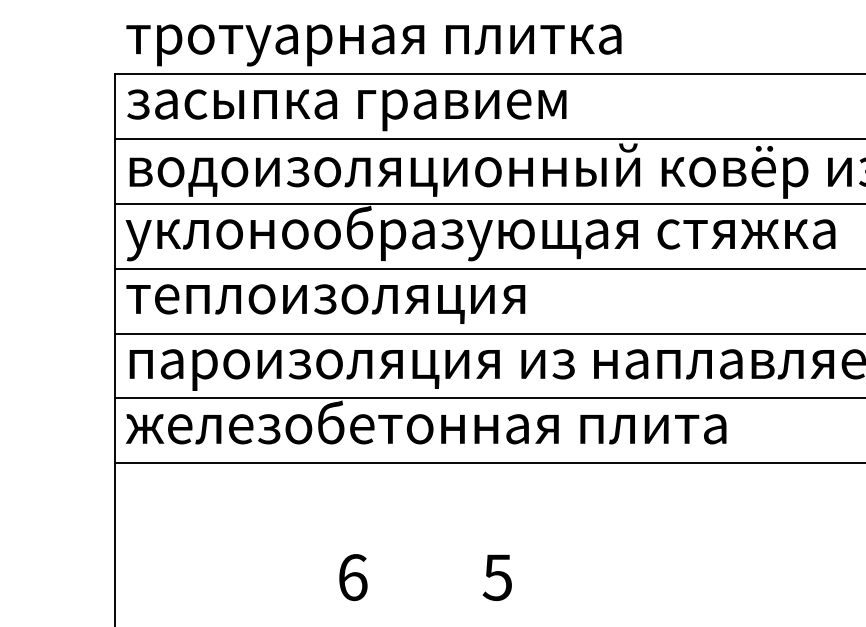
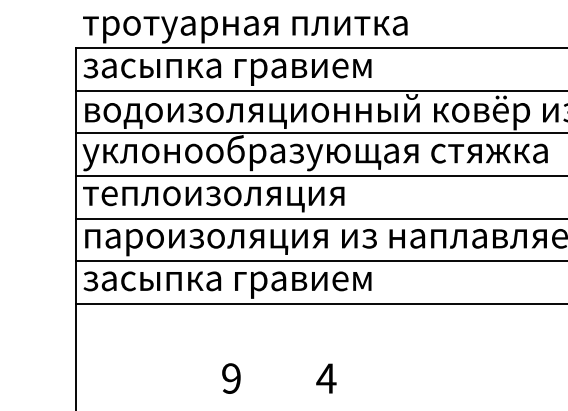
text: (426, 427) -> (279, 280), железобетонная плита -> засыпка гравием
text: (352, 577) -> (231, 378), 6 -> 9
text: (497, 577) -> (326, 378), 5 -> 4

